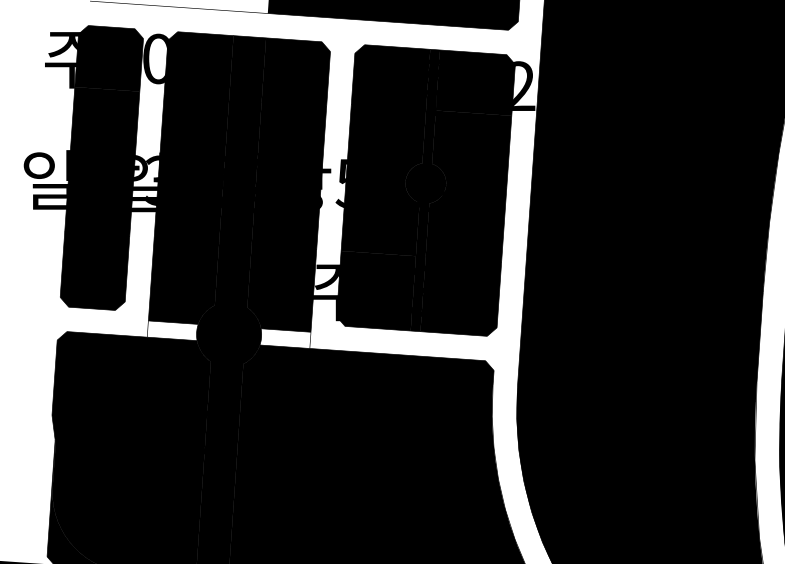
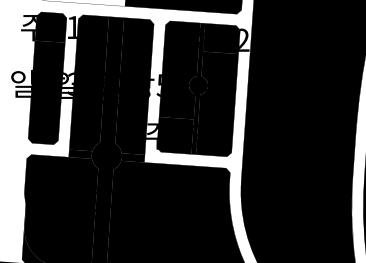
text: (155, 58) -> (72, 27), 10 -> 11
fill: (172, 329) -> (80, 153), added
fill: (286, 337) -> (133, 157), added

